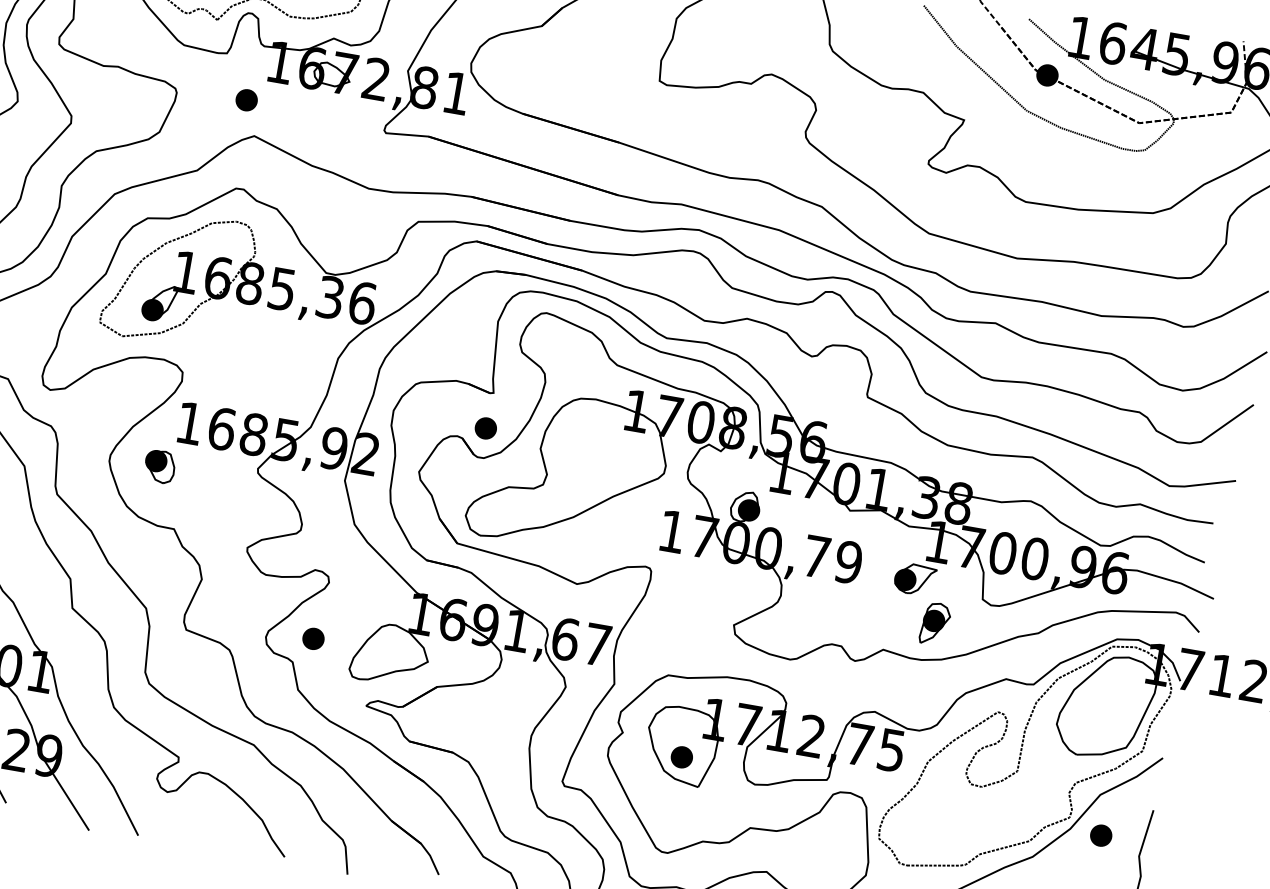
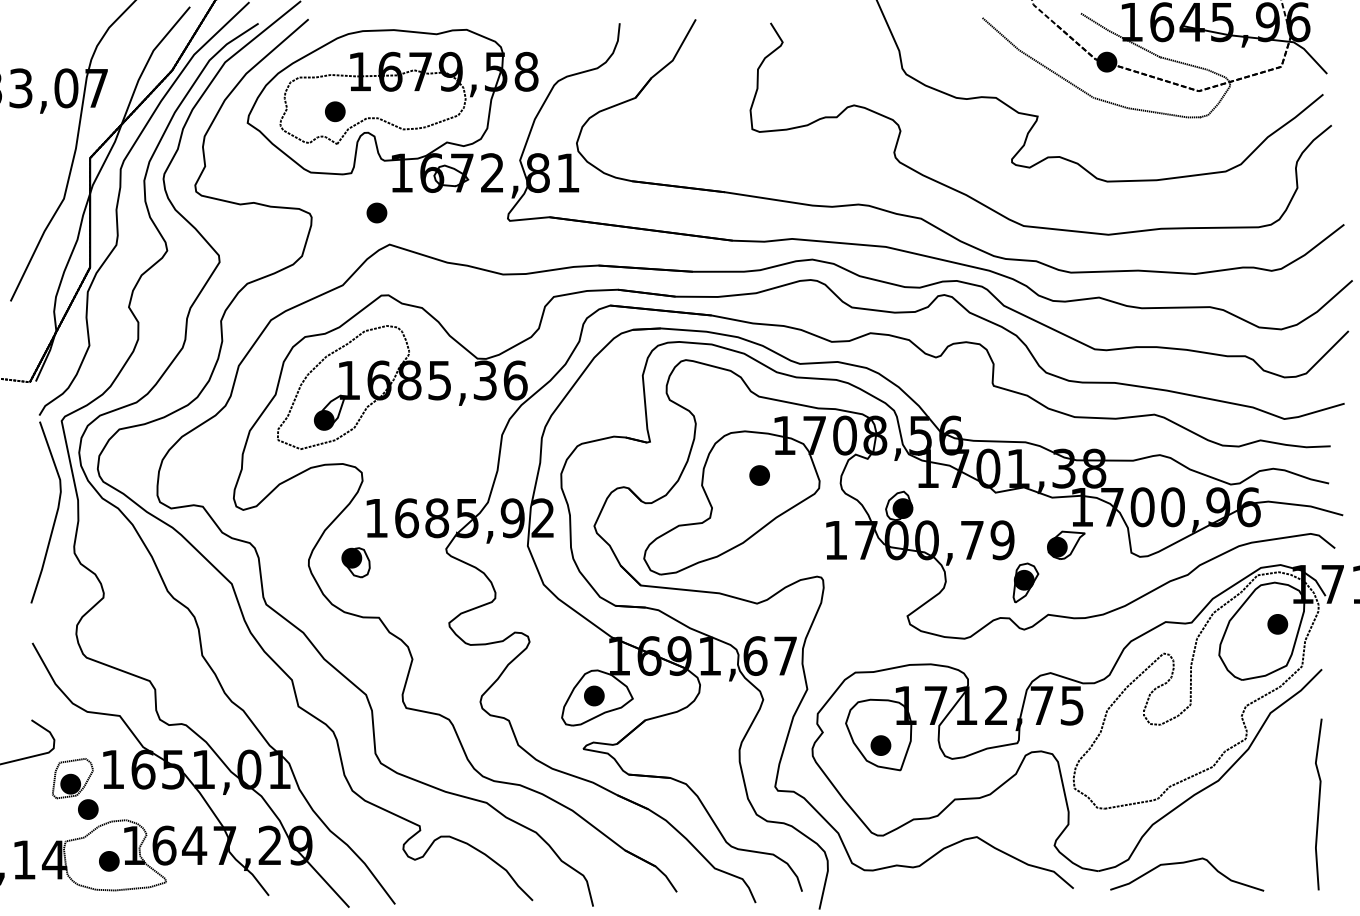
part: (485, 428) -> (759, 475), moved
part: (934, 623) -> (1025, 582), moved
part: (313, 638) -> (594, 695), moved
part: (1100, 835) -> (1277, 624), moved

